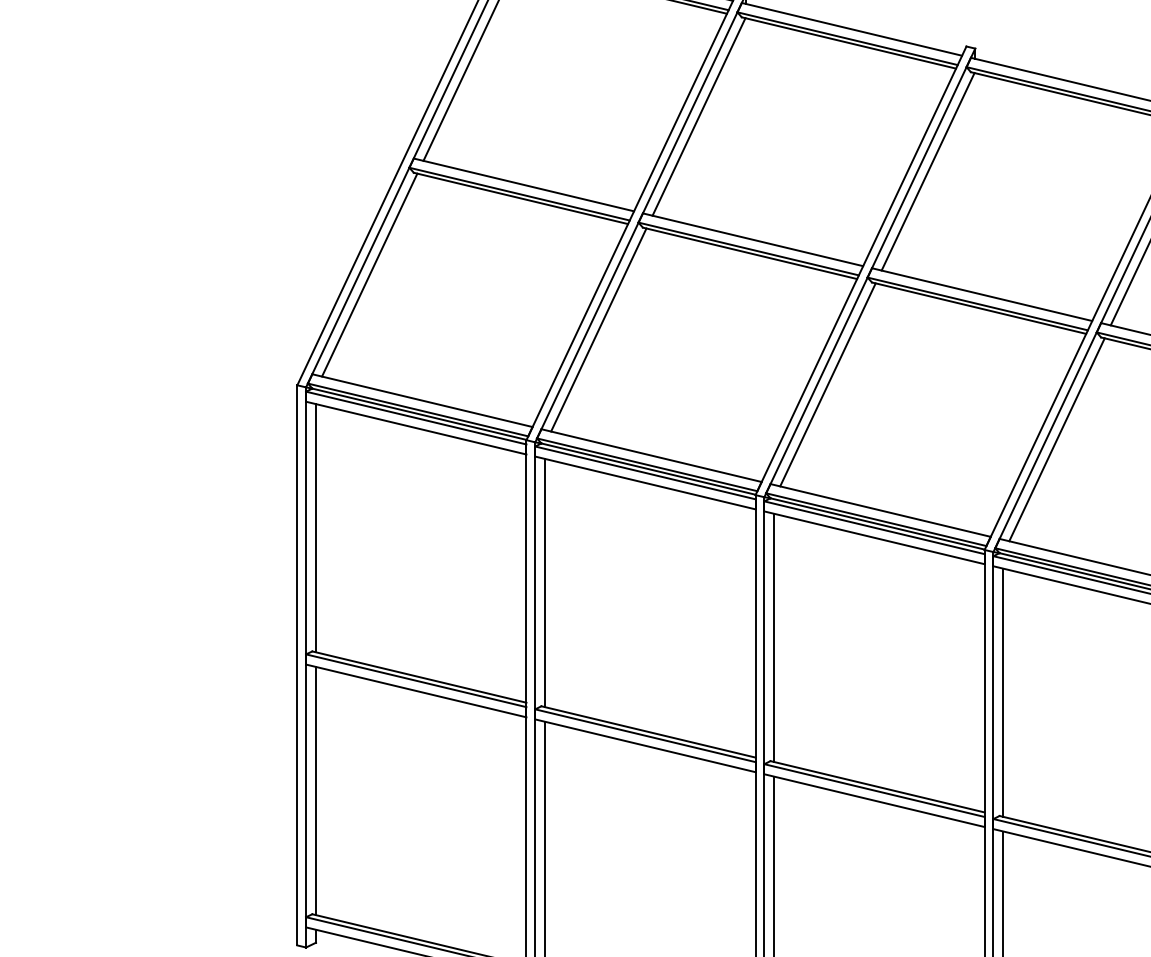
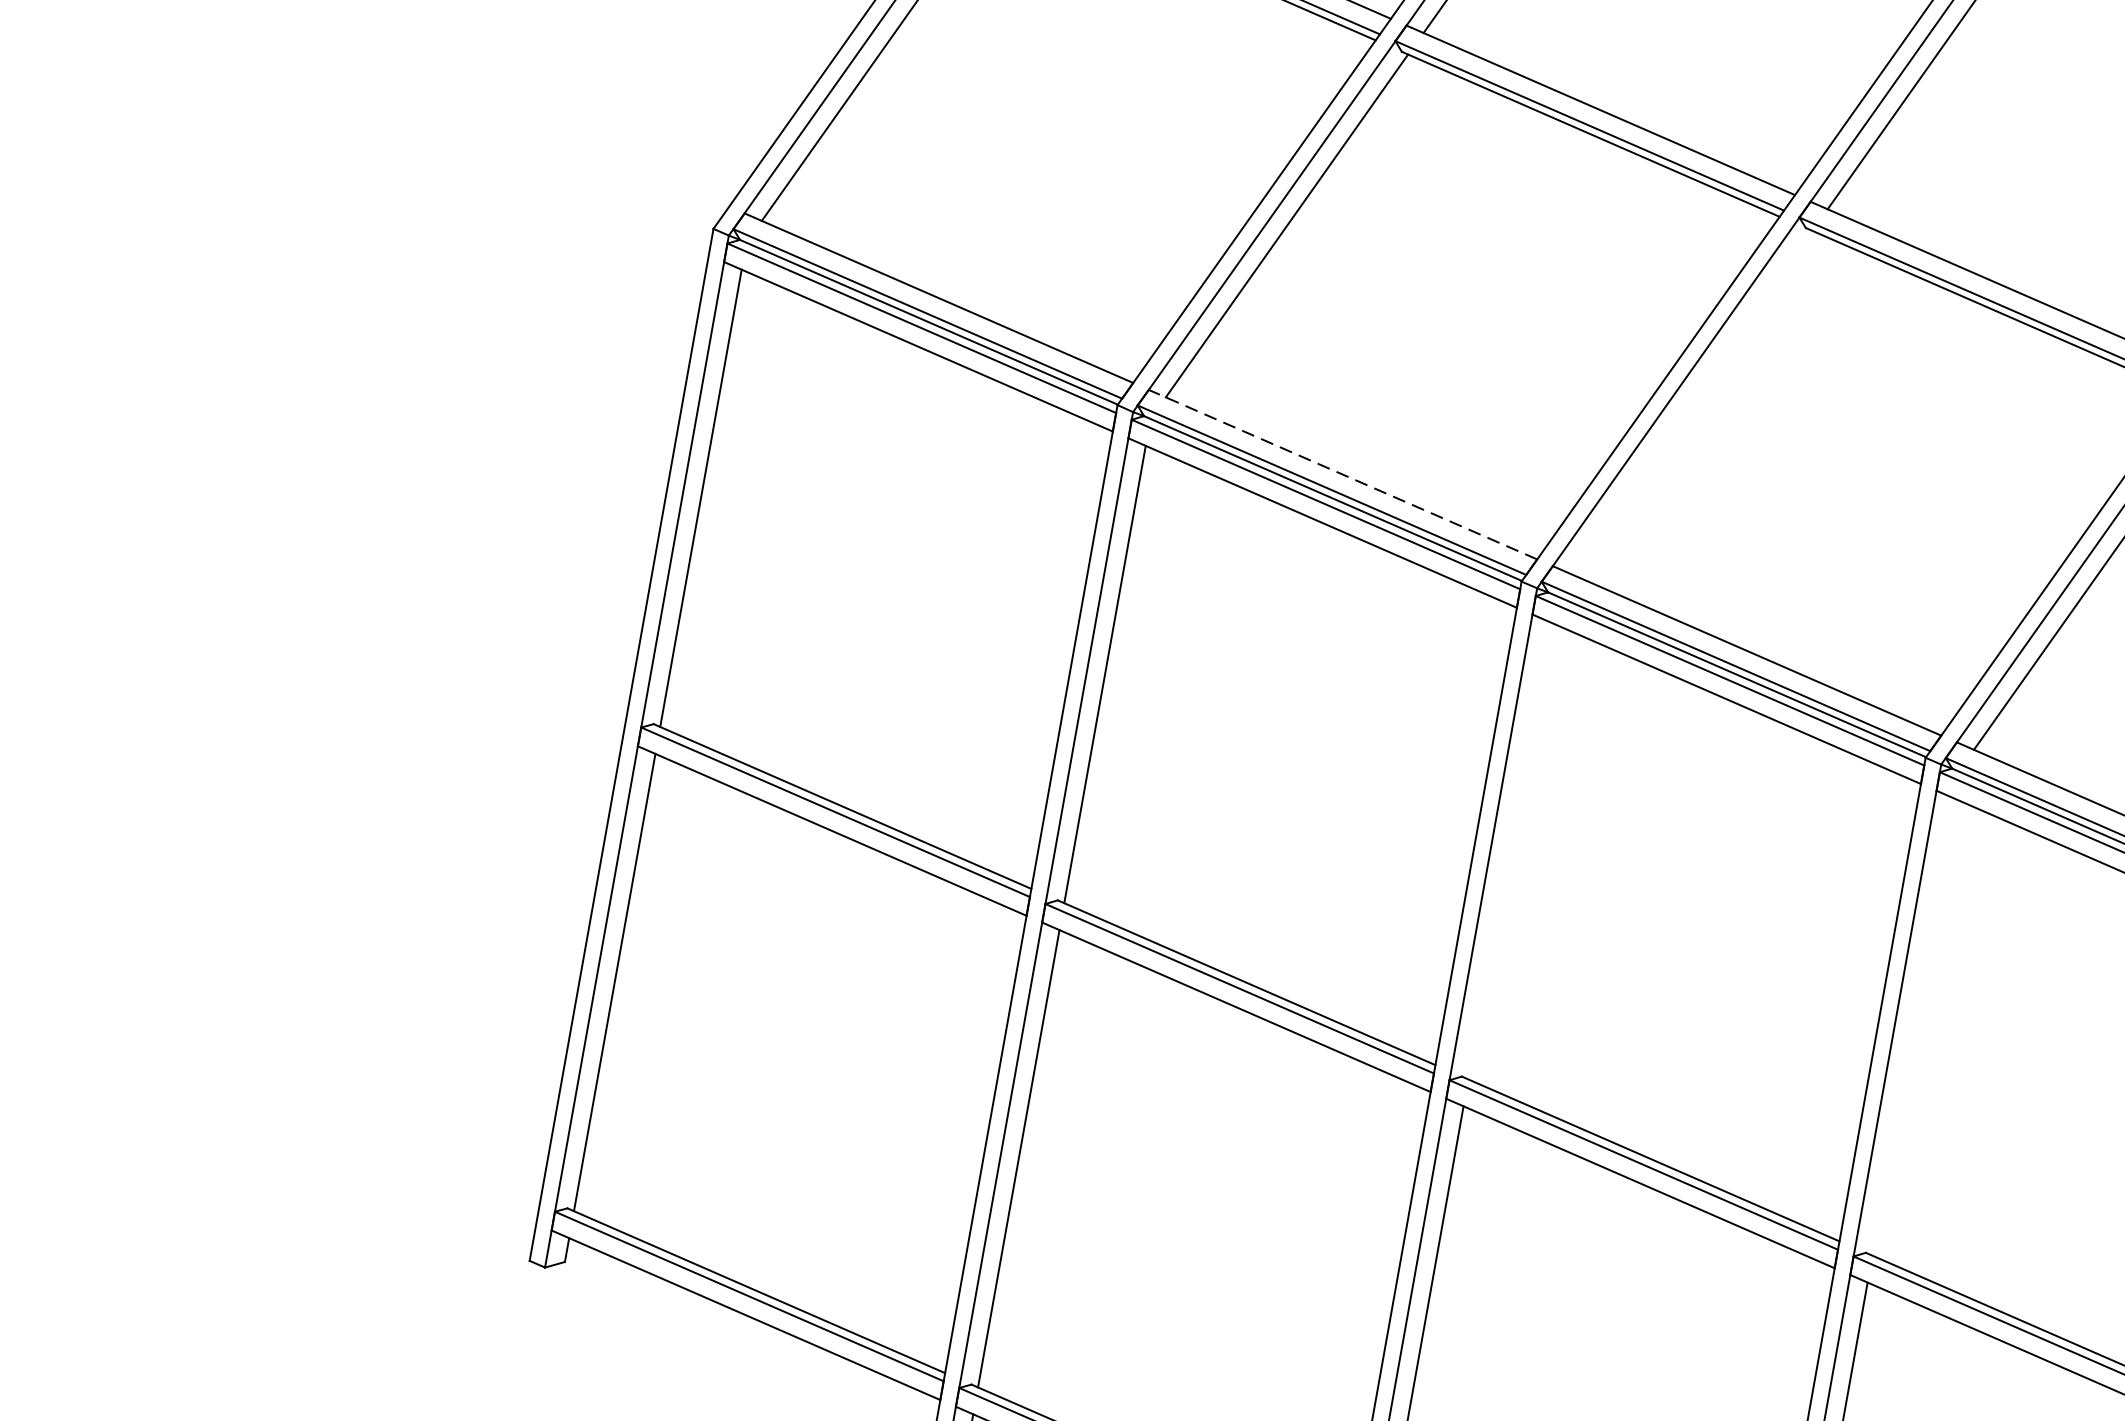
line: (827, 384) -> (1690, 401), removed
line: (651, 455) -> (1342, 474), solid -> dashed
line: (774, 637) -> (1509, 850), removed
line: (1003, 692) -> (1913, 1026), removed

